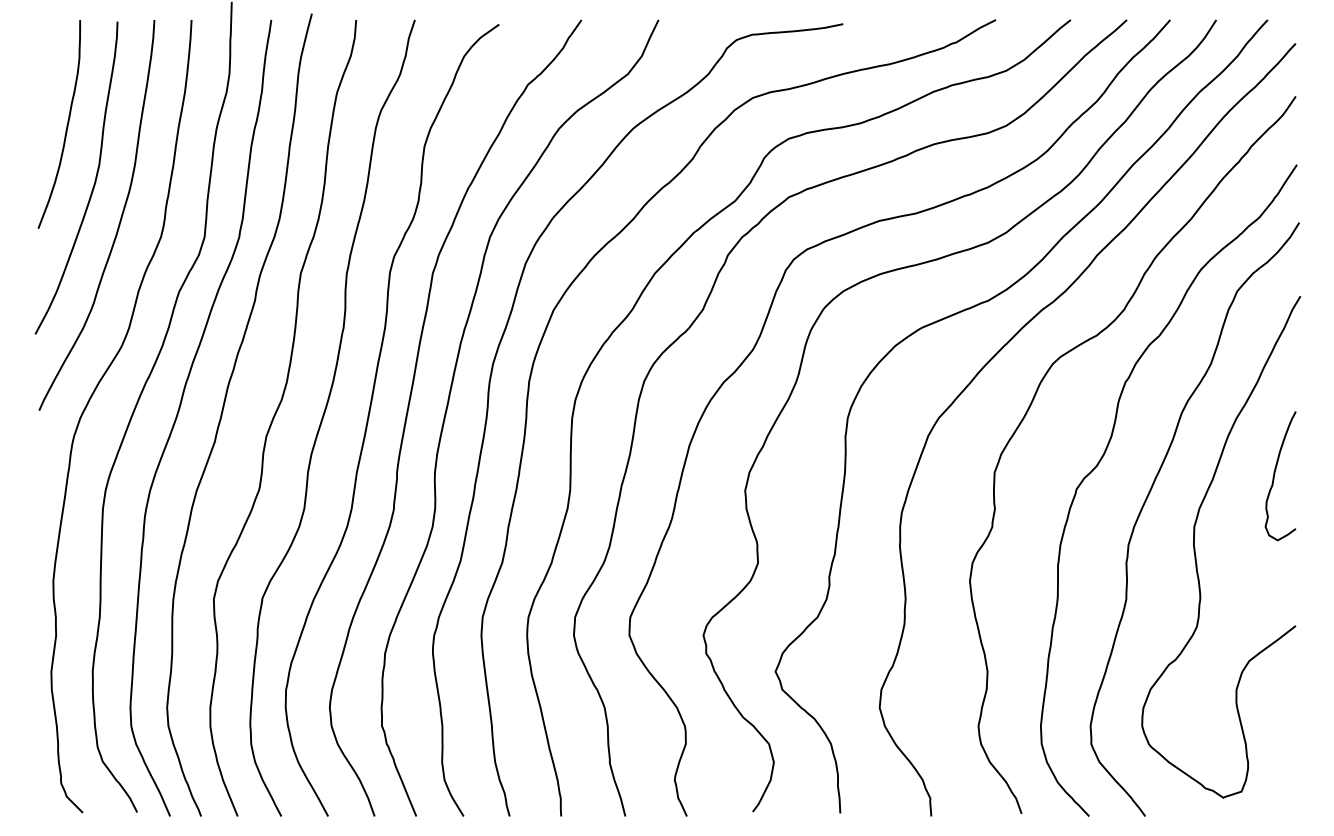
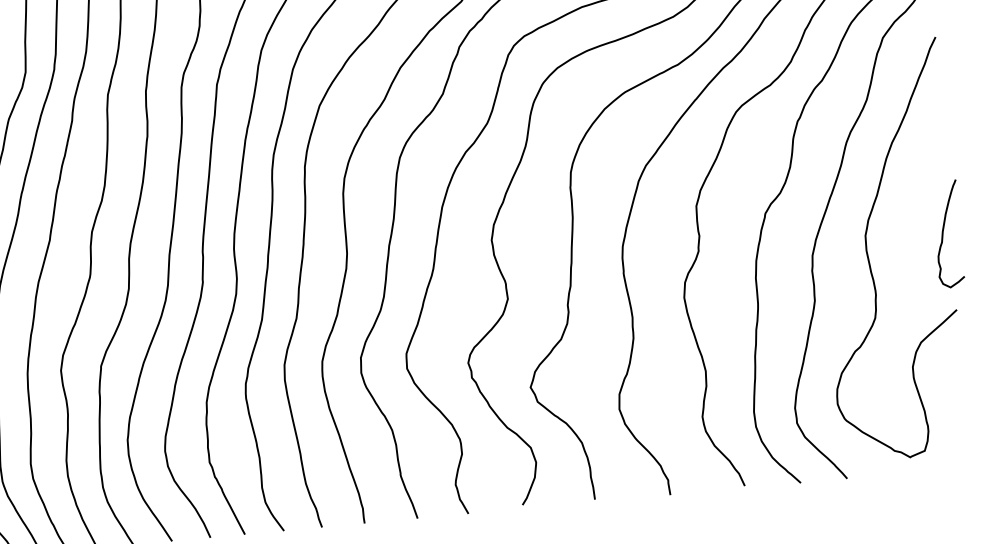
curve: (1275, 474) -> (943, 233), moved

